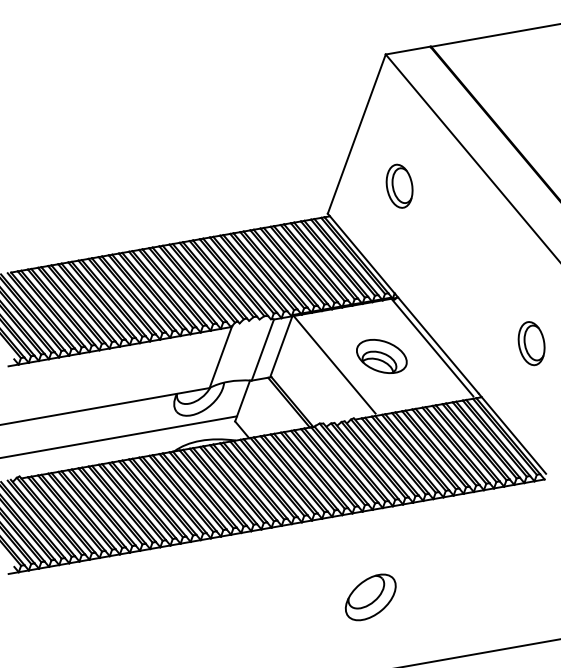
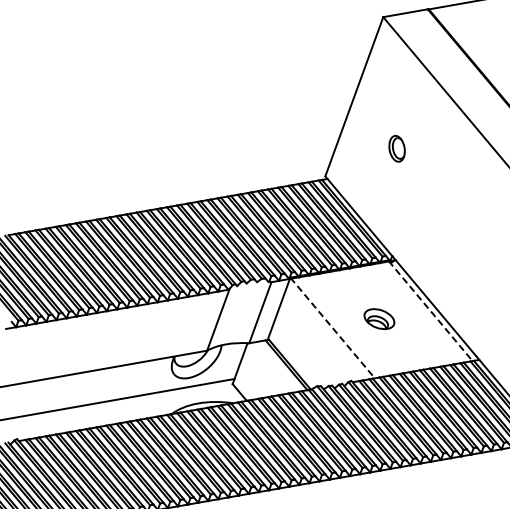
part: (399, 185) -> (397, 148), size x0.6
line: (431, 346) -> (429, 309), solid -> dashed
part: (381, 356) -> (379, 319), size x0.6
line: (334, 364) -> (332, 327), solid -> dashed

